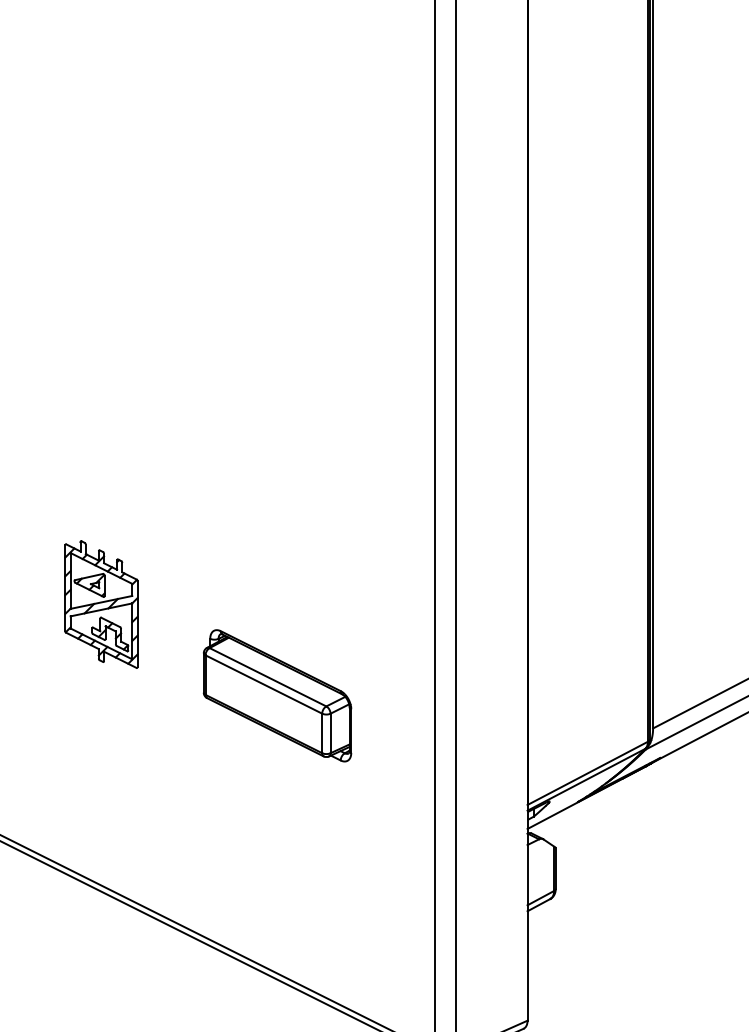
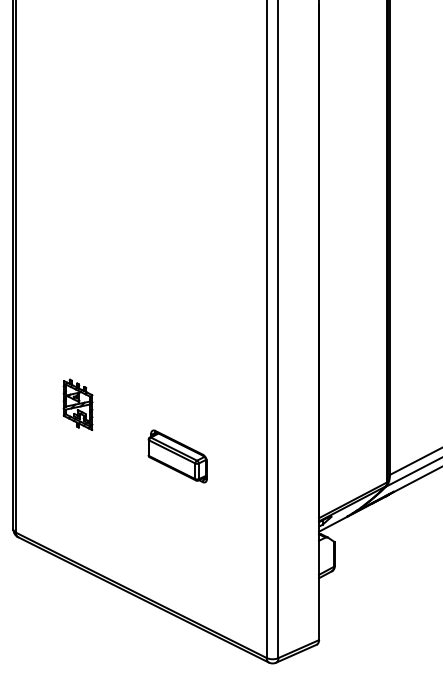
part: (100, 603) -> (77, 404), size x0.7
part: (277, 695) -> (177, 456), size x0.7

